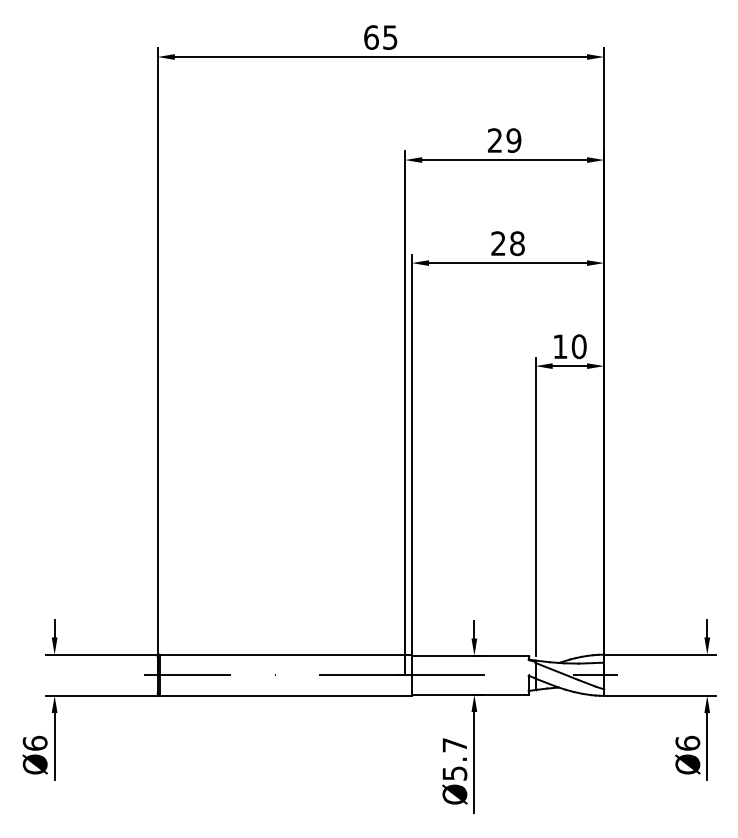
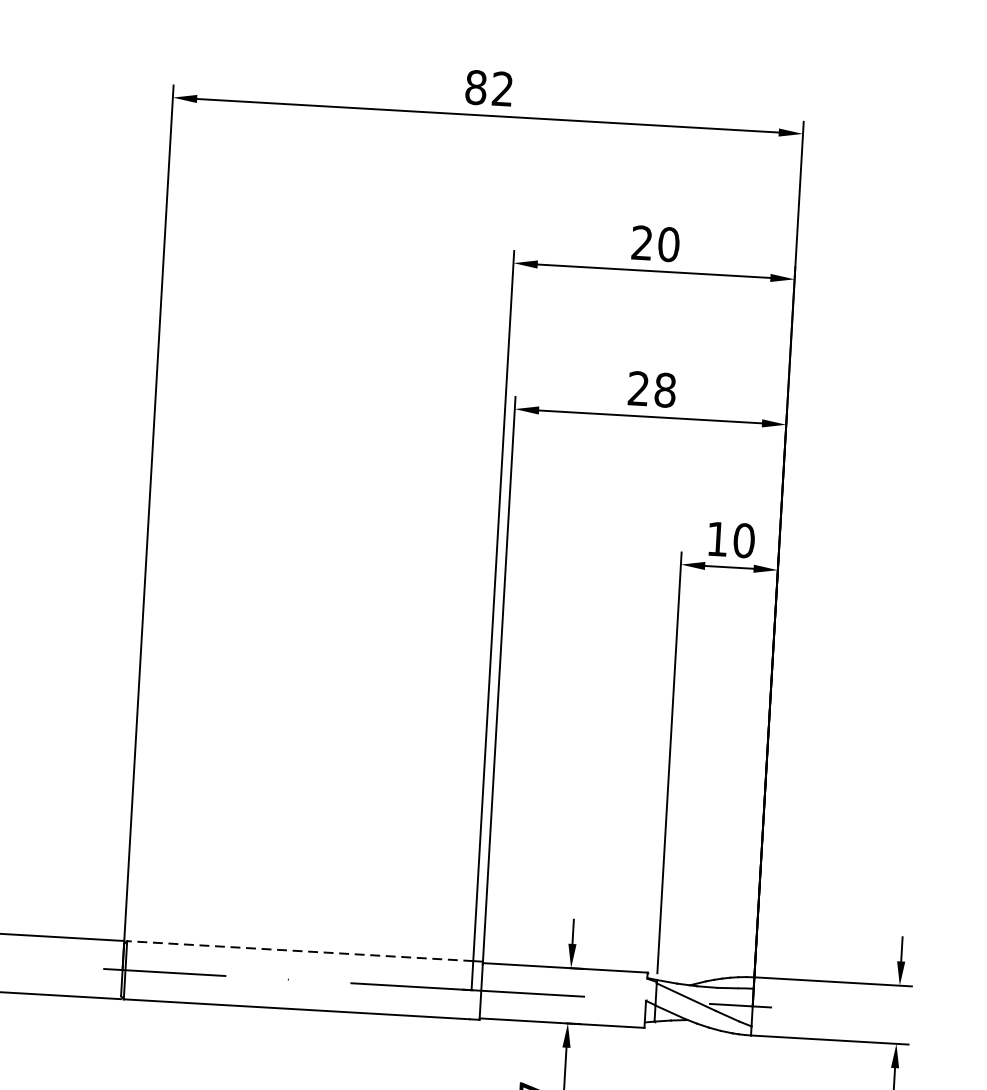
text: (380, 37) -> (488, 88), 65 -> 82
text: (513, 140) -> (668, 244), 29 -> 20
line: (282, 654) -> (300, 950), solid -> dashed

